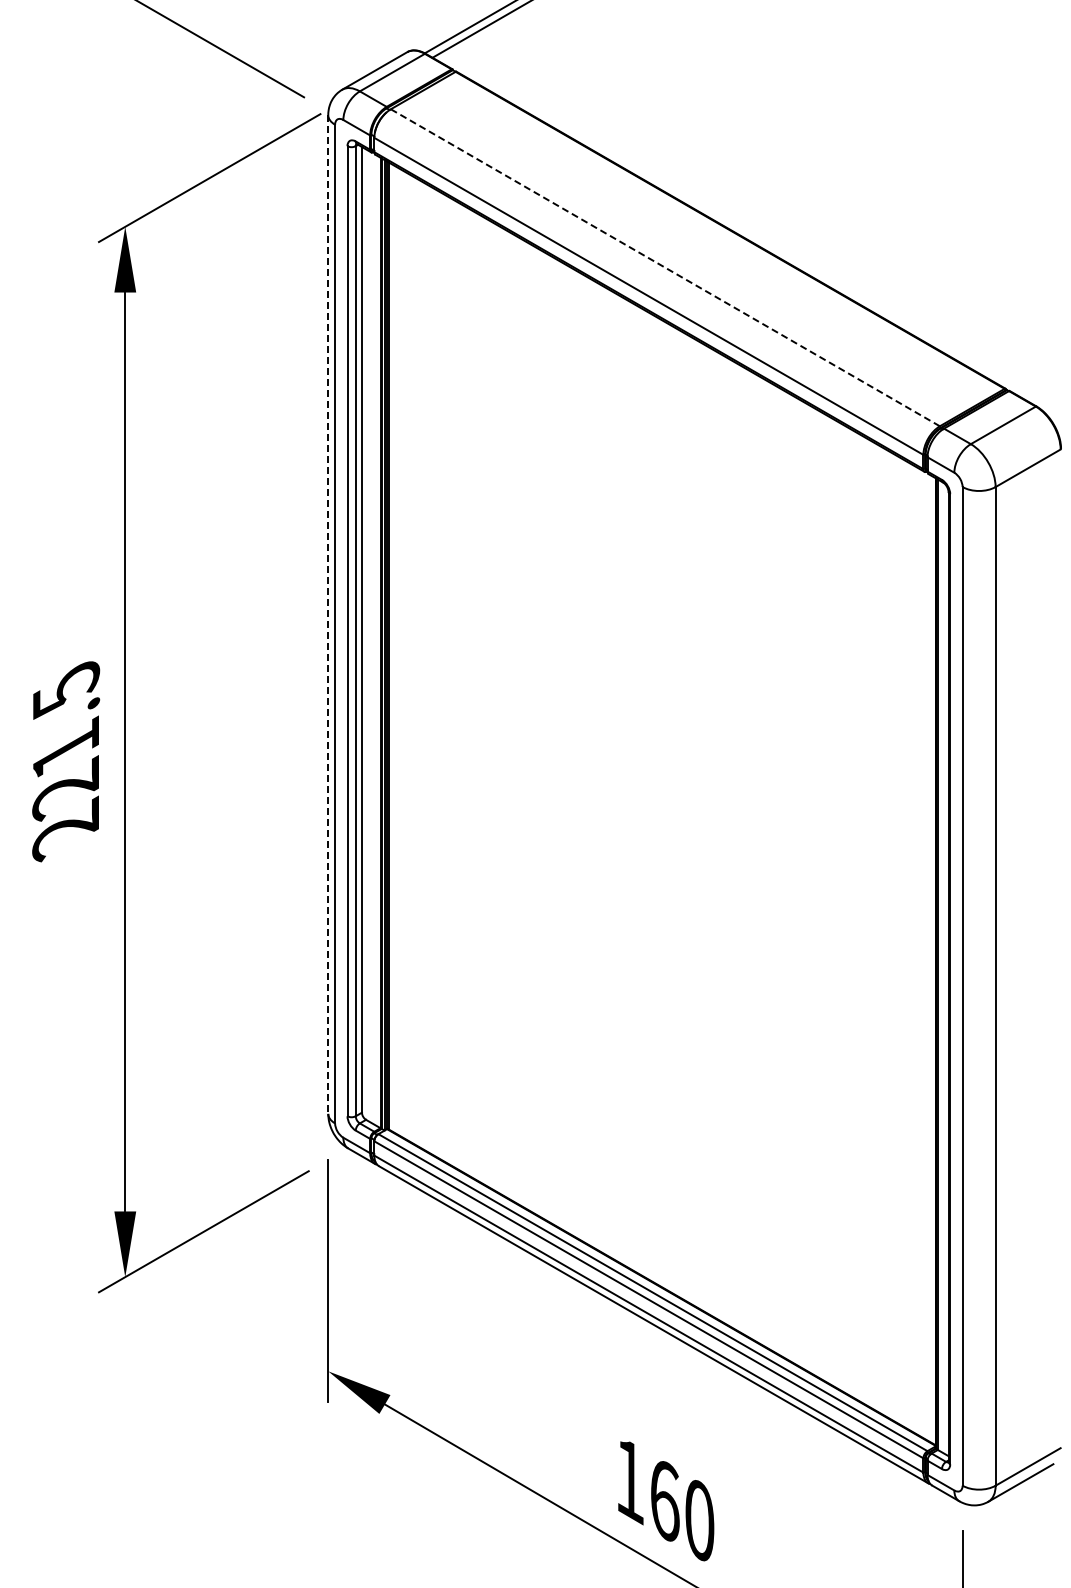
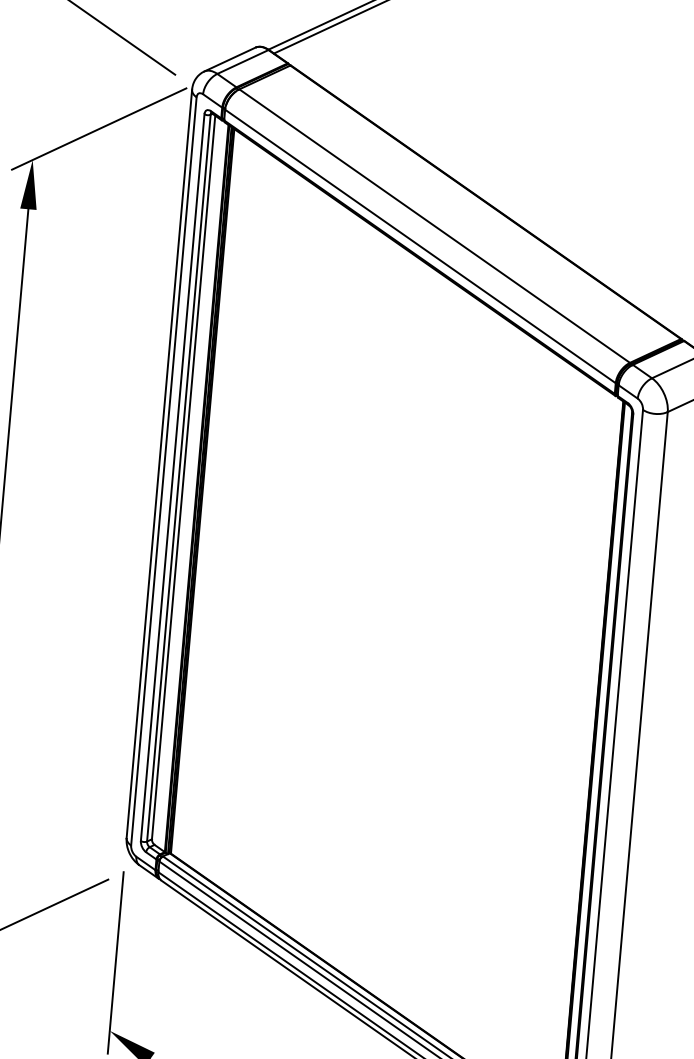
line: (665, 267) -> (434, 225), dashed -> solid
line: (328, 615) -> (159, 464), dashed -> solid

